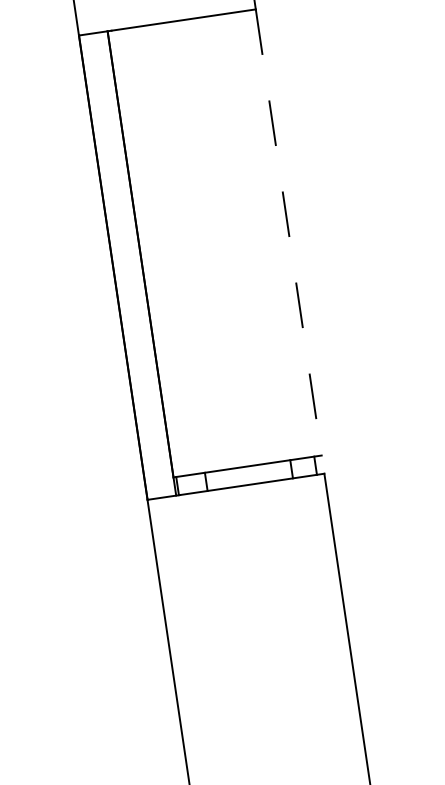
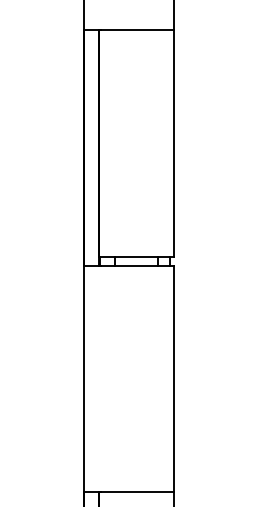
line: (288, 234) -> (173, 144), dashed -> solid

